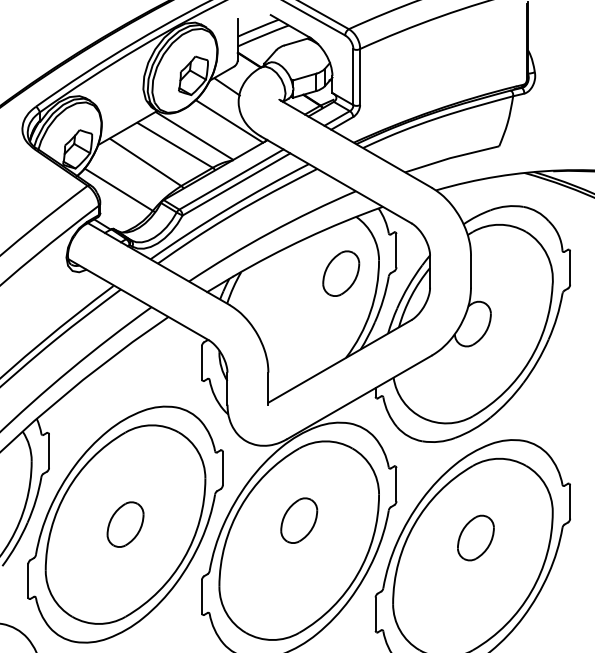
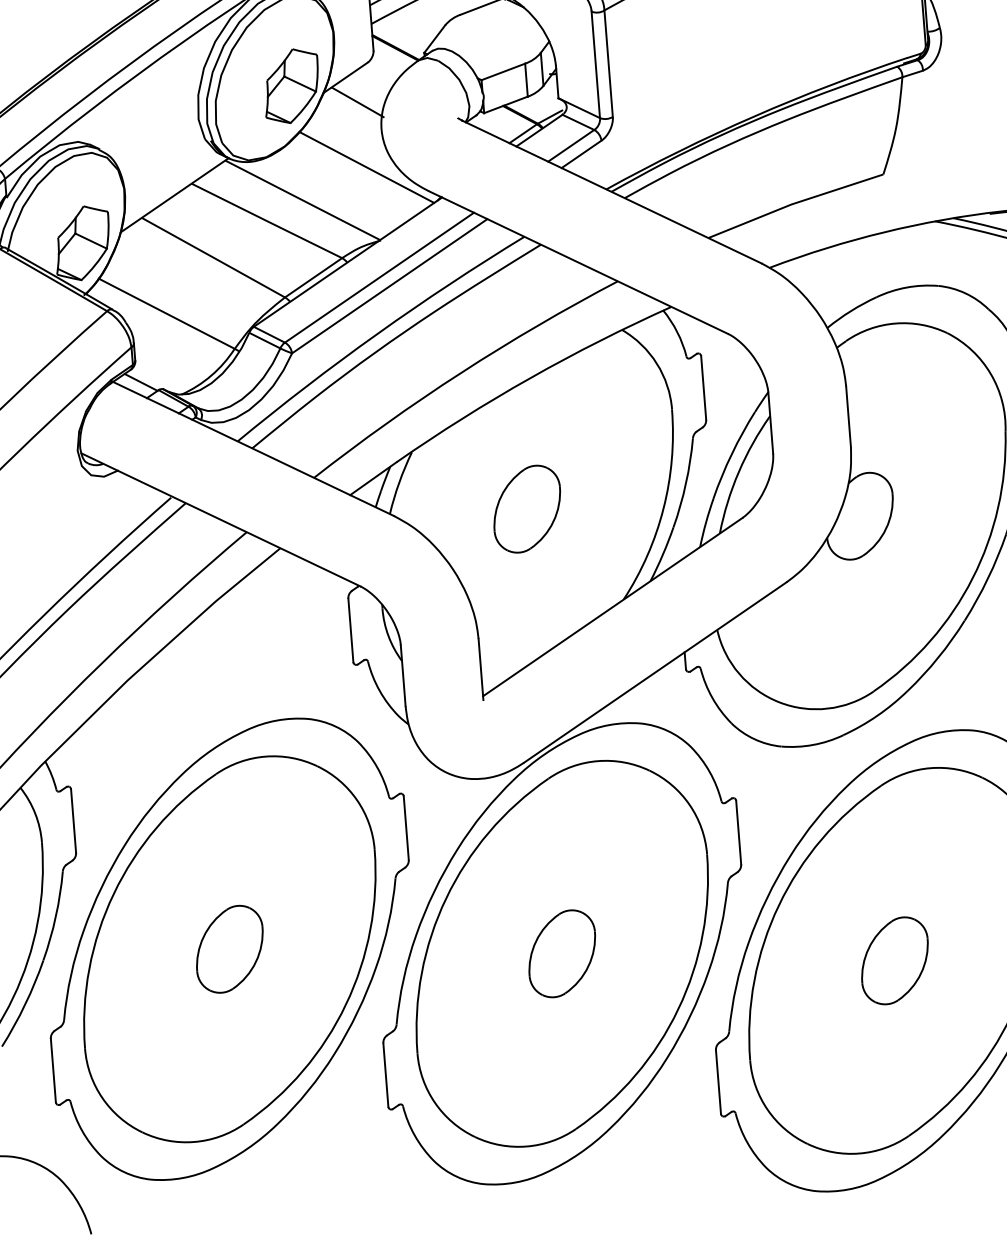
part: (341, 273) -> (527, 508), moved
part: (299, 520) -> (562, 953), moved
part: (475, 537) -> (894, 959), moved

